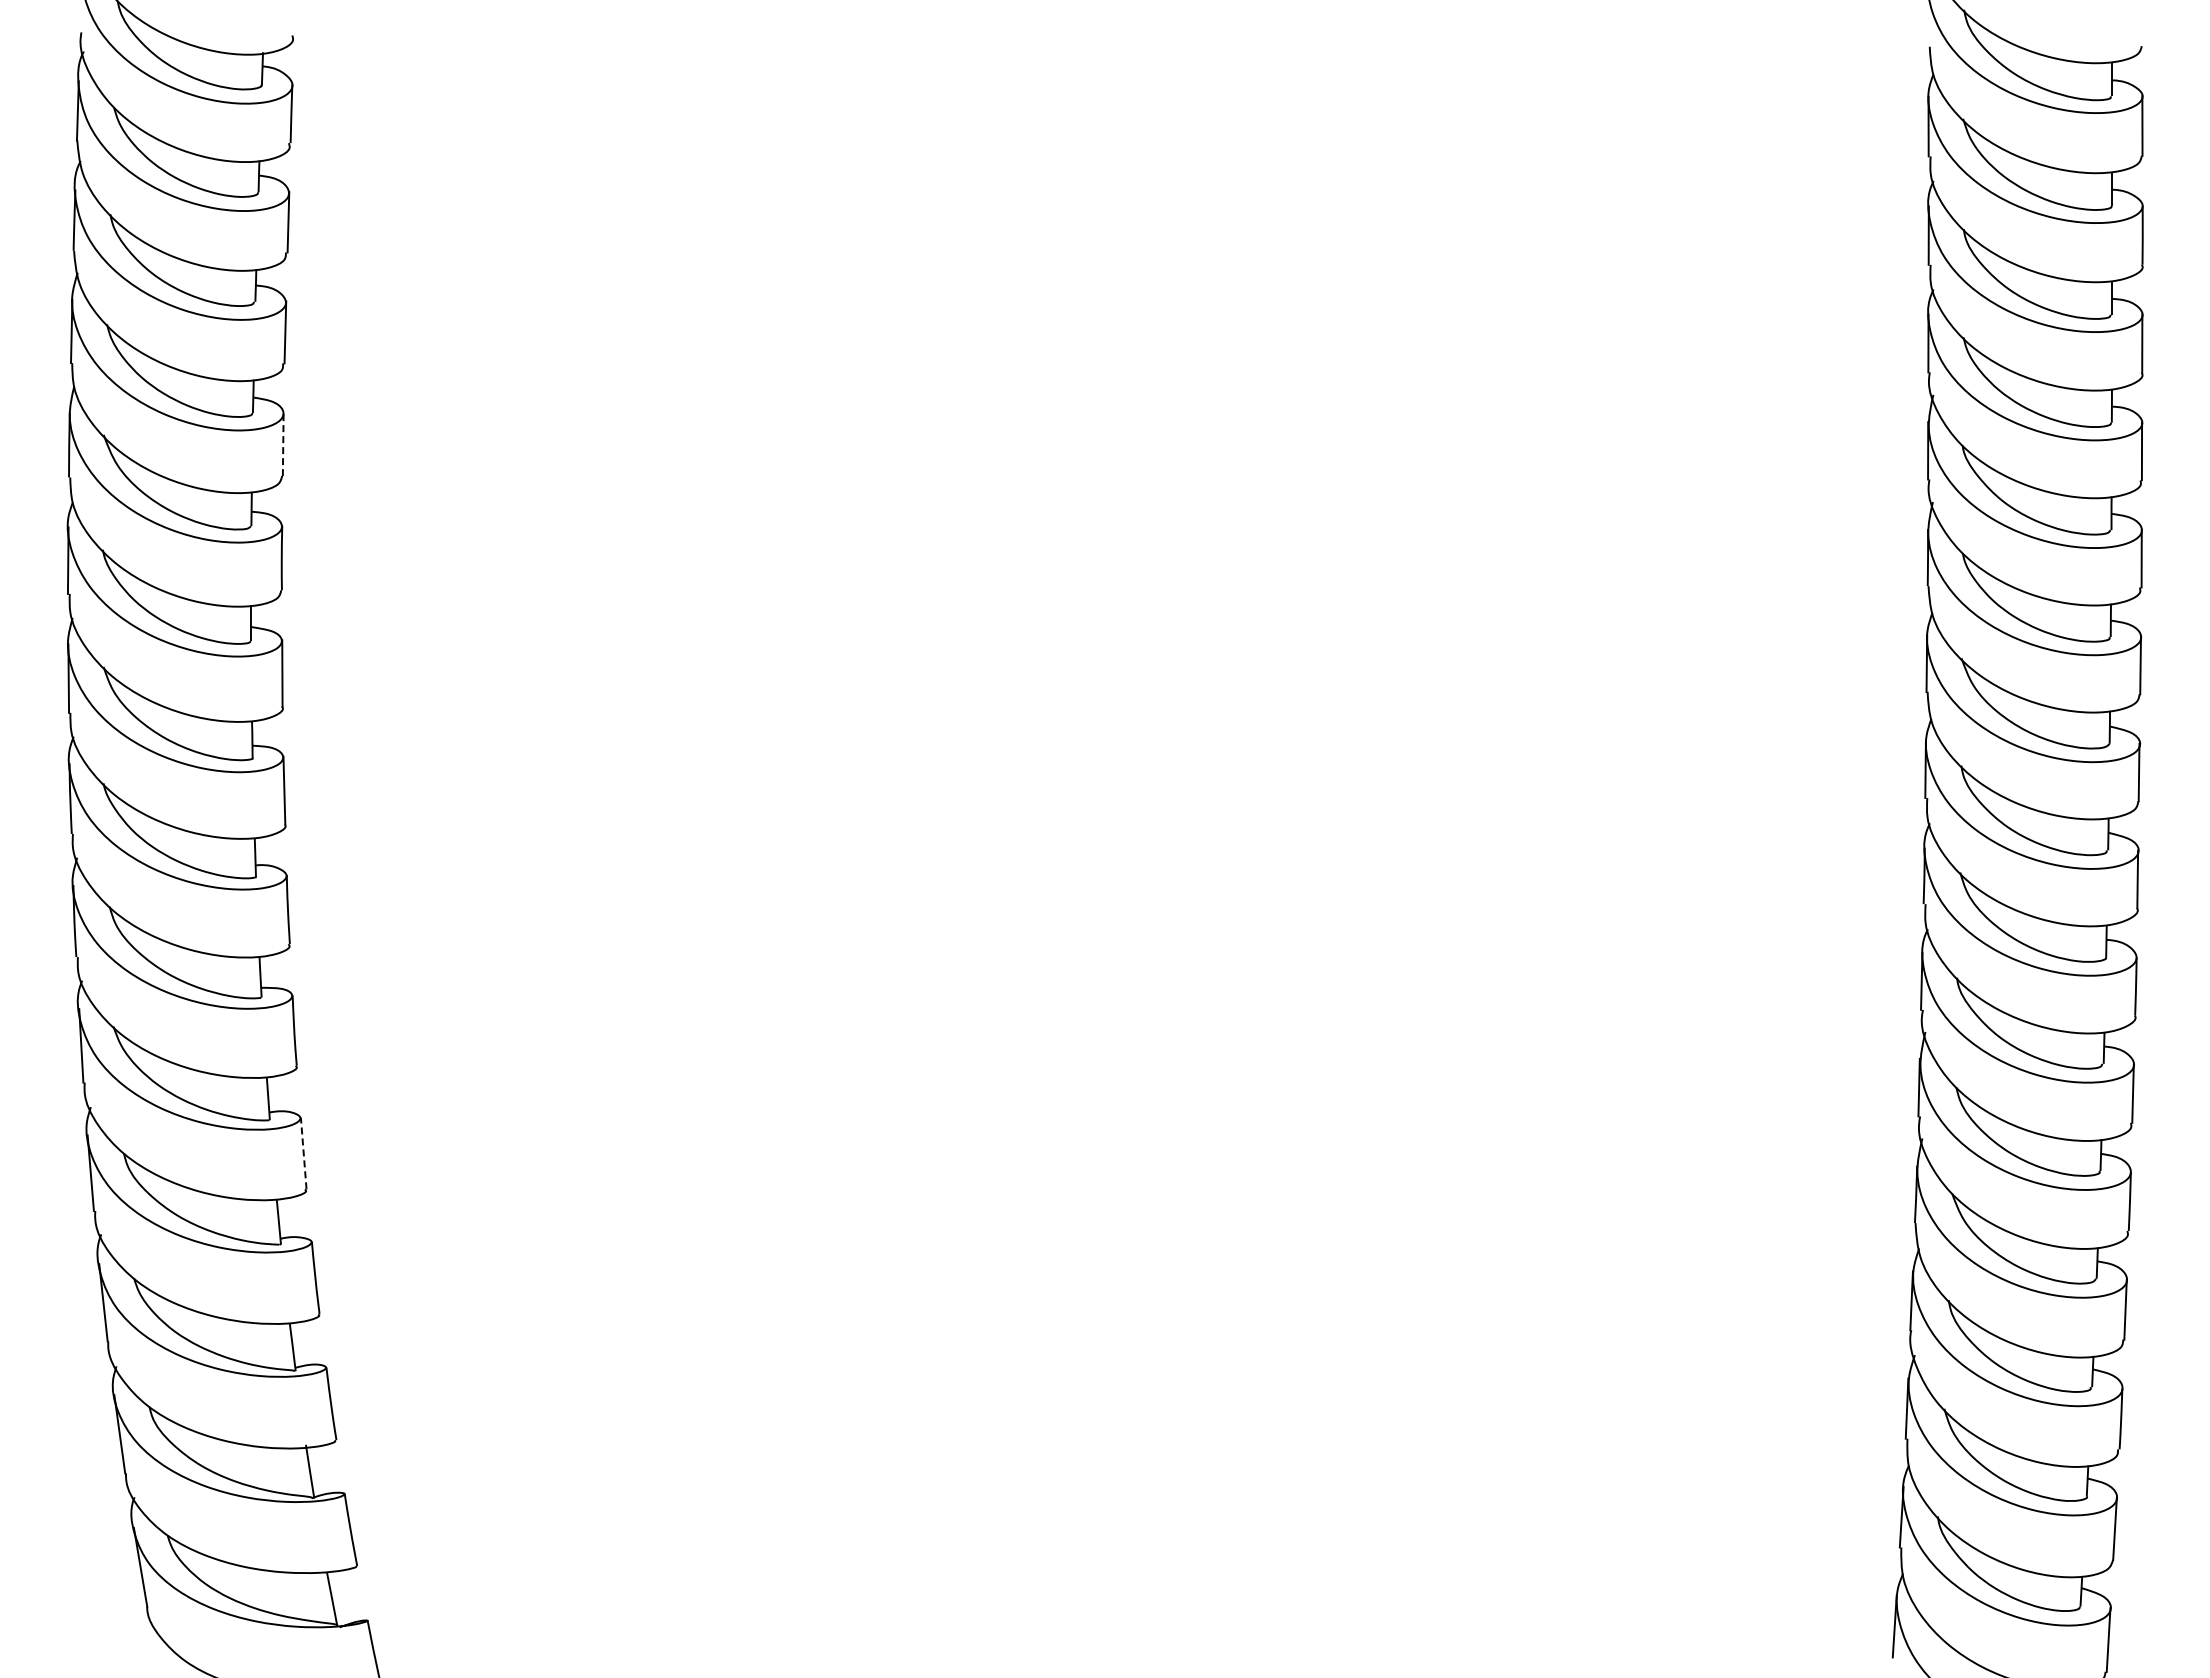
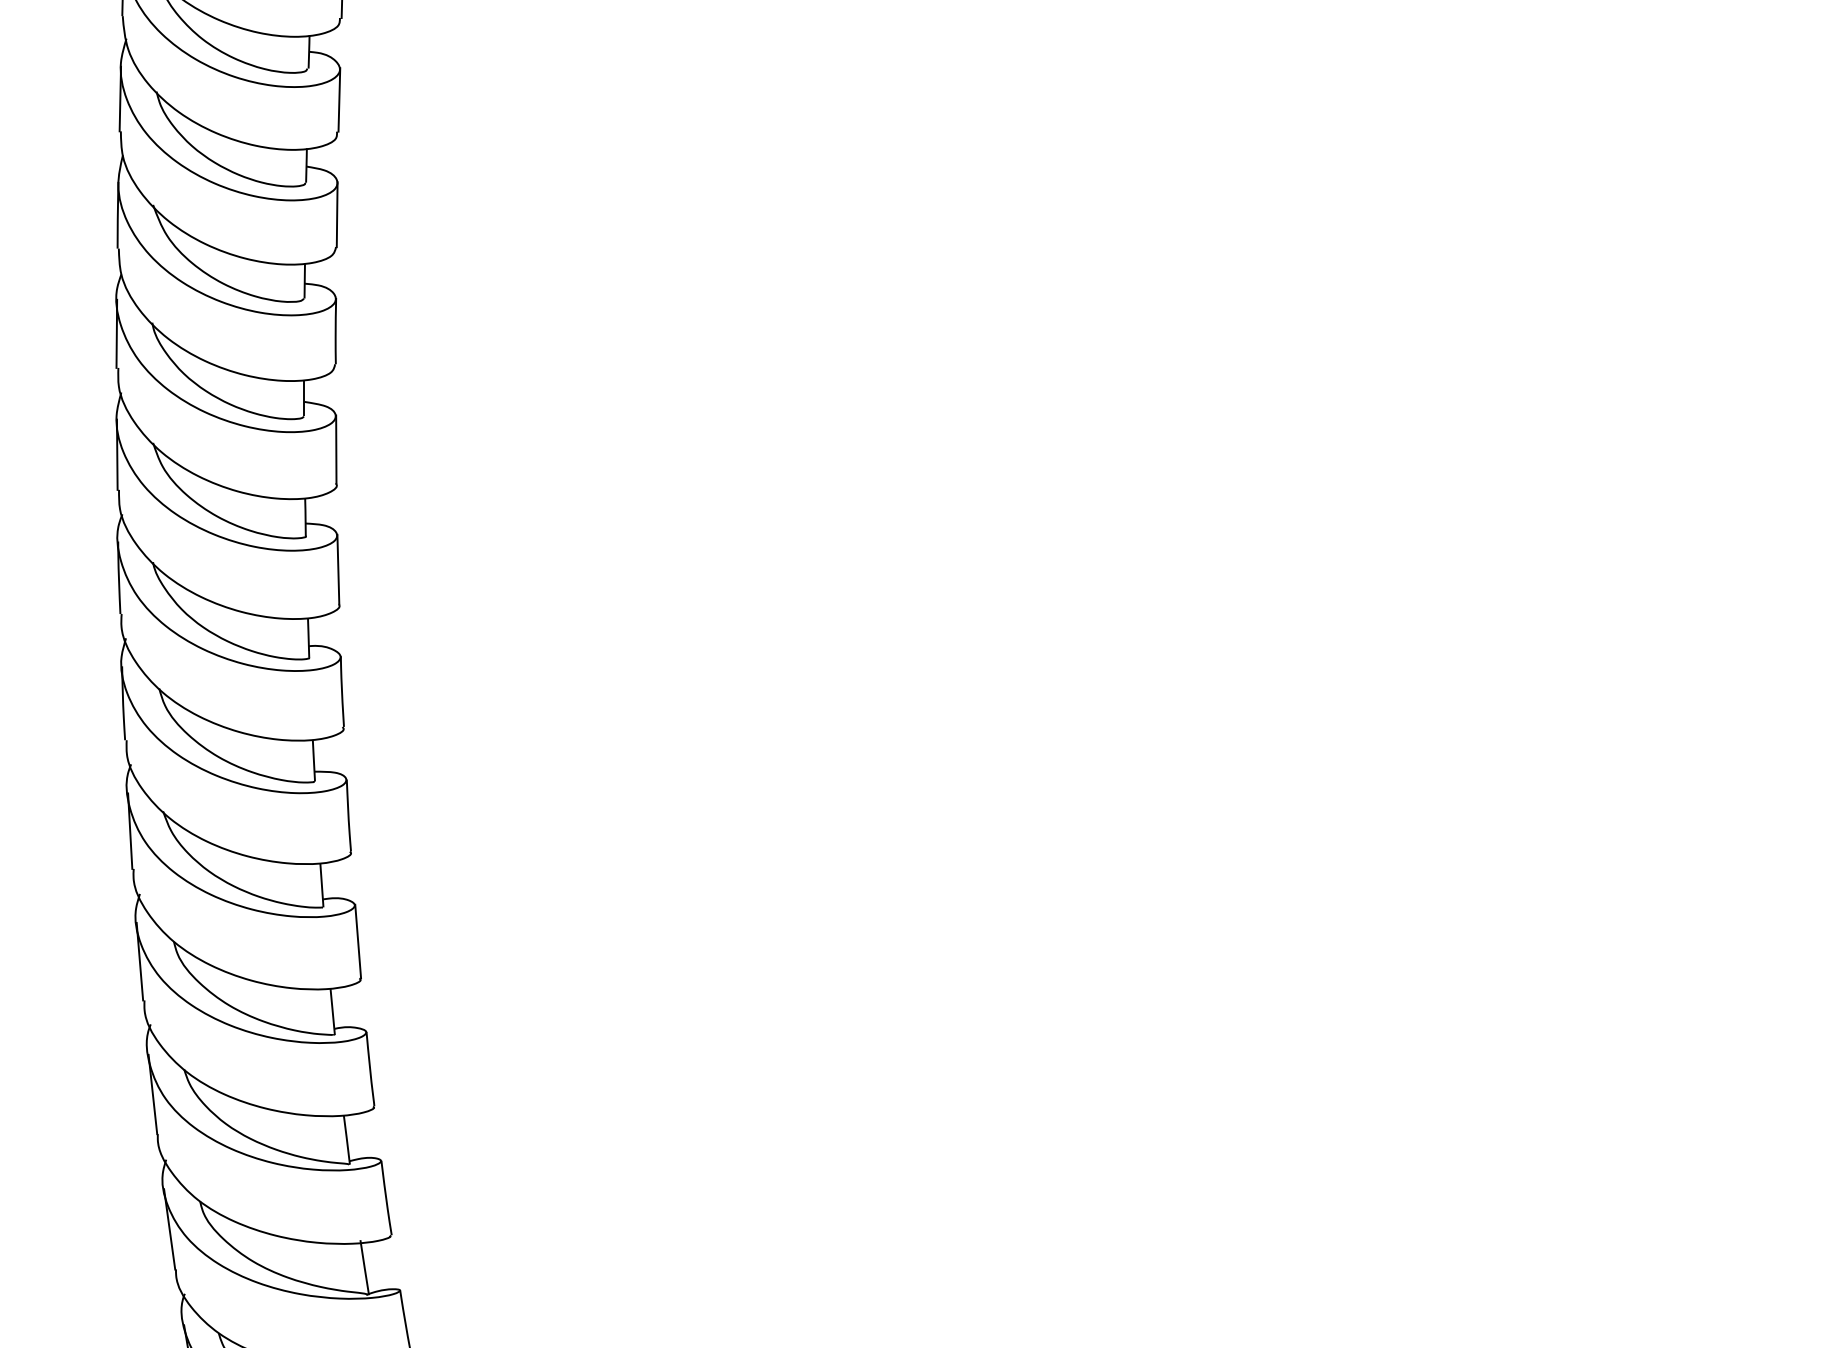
line: (283, 444) -> (337, 214), dashed -> solid
line: (303, 1153) -> (357, 941), dashed -> solid

